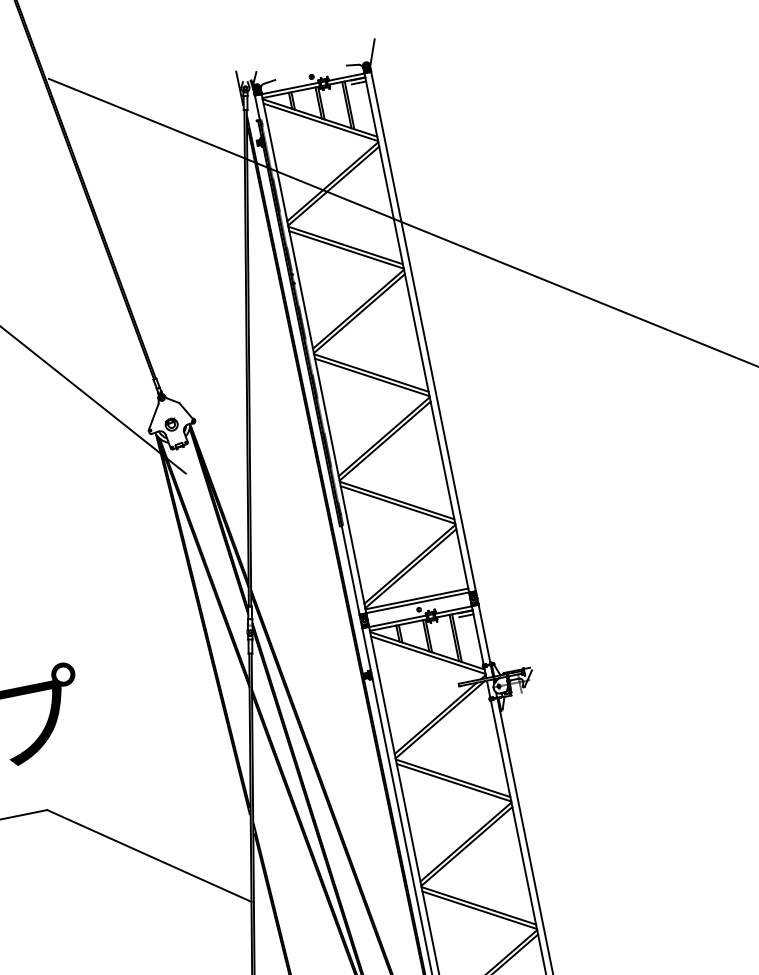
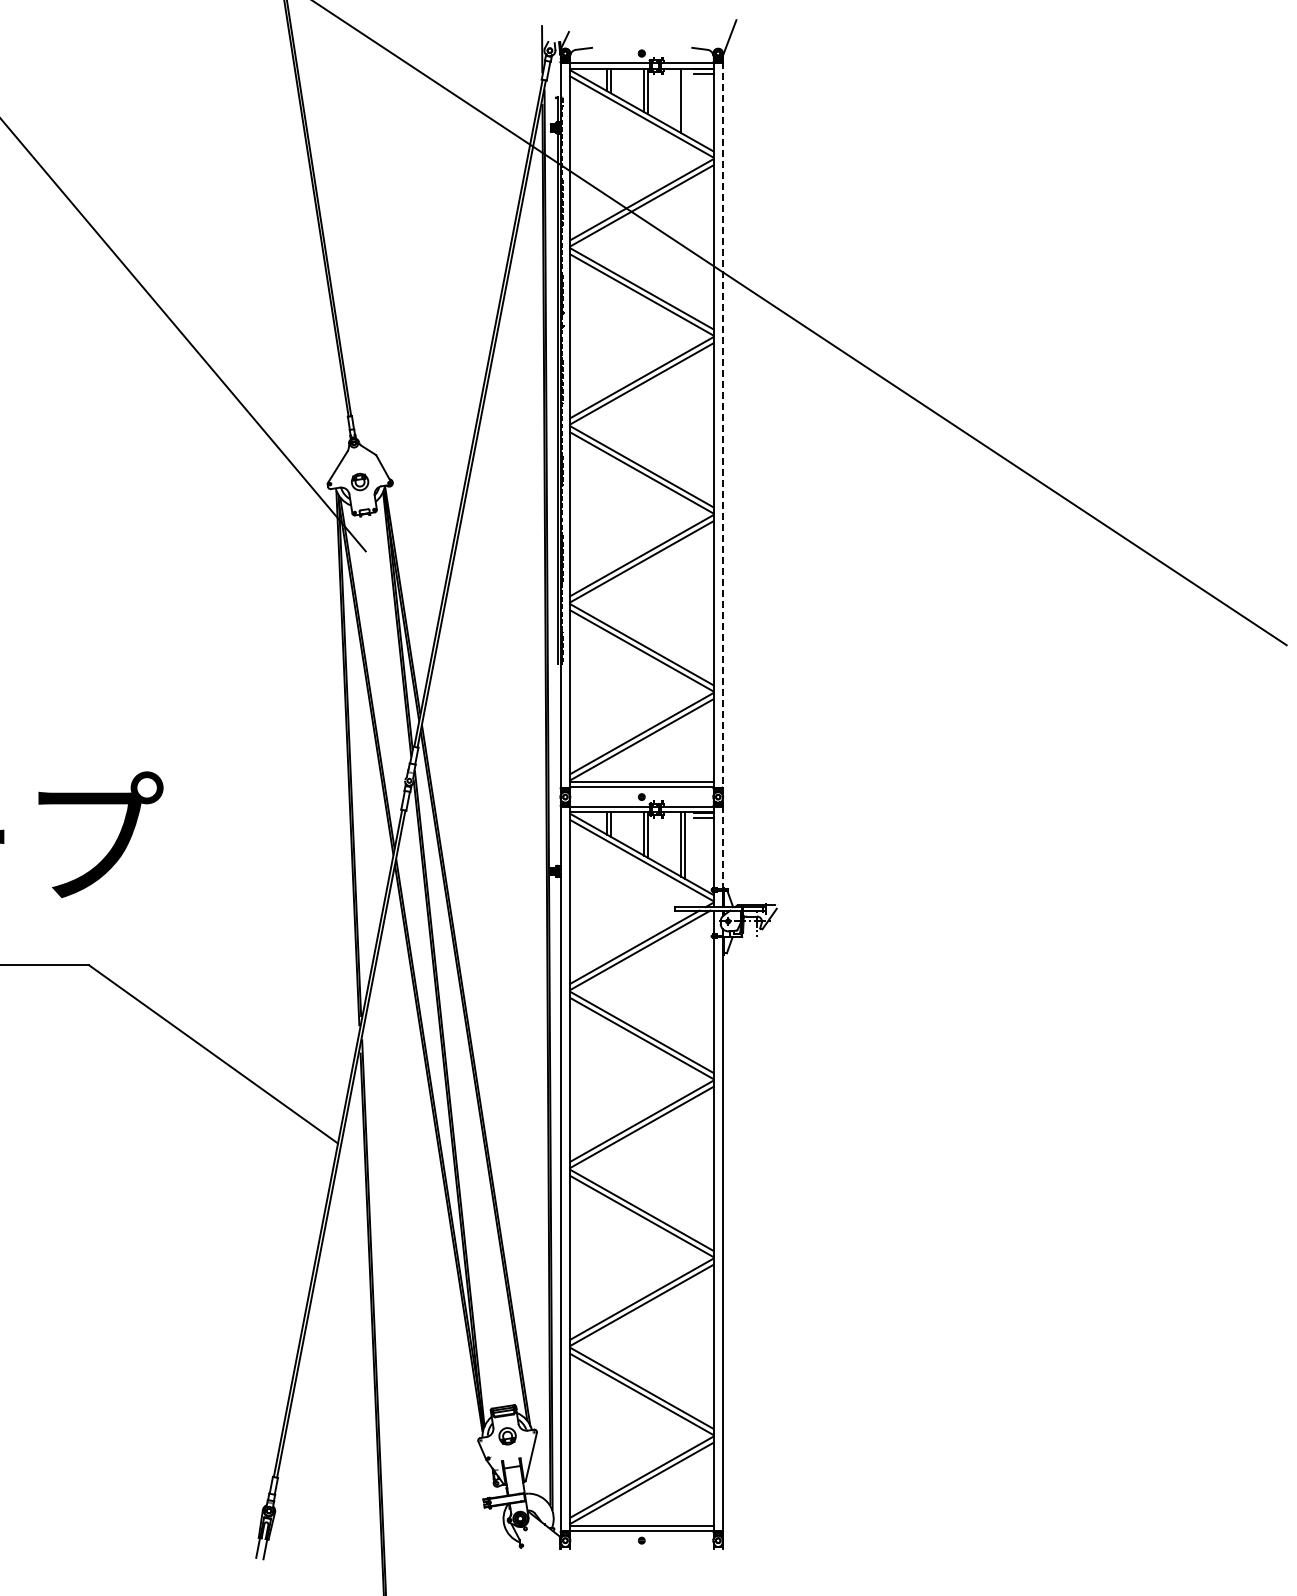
line: (349, 105) -> (684, 101), removed
line: (423, 331) -> (722, 425), solid -> dashed
line: (484, 634) -> (722, 847), solid -> dashed

